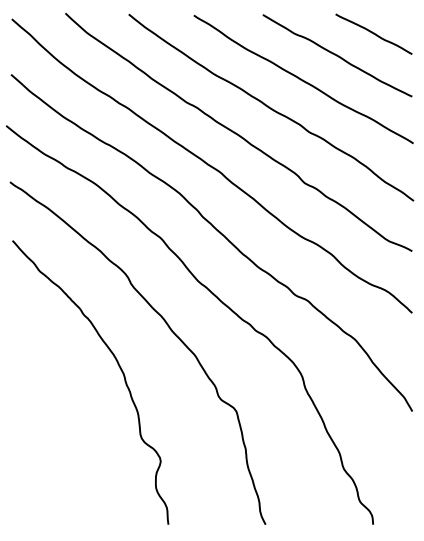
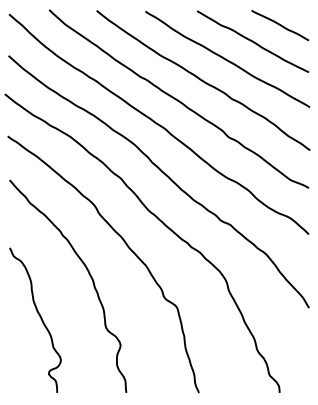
curve: (53, 424) -> (40, 317), added

